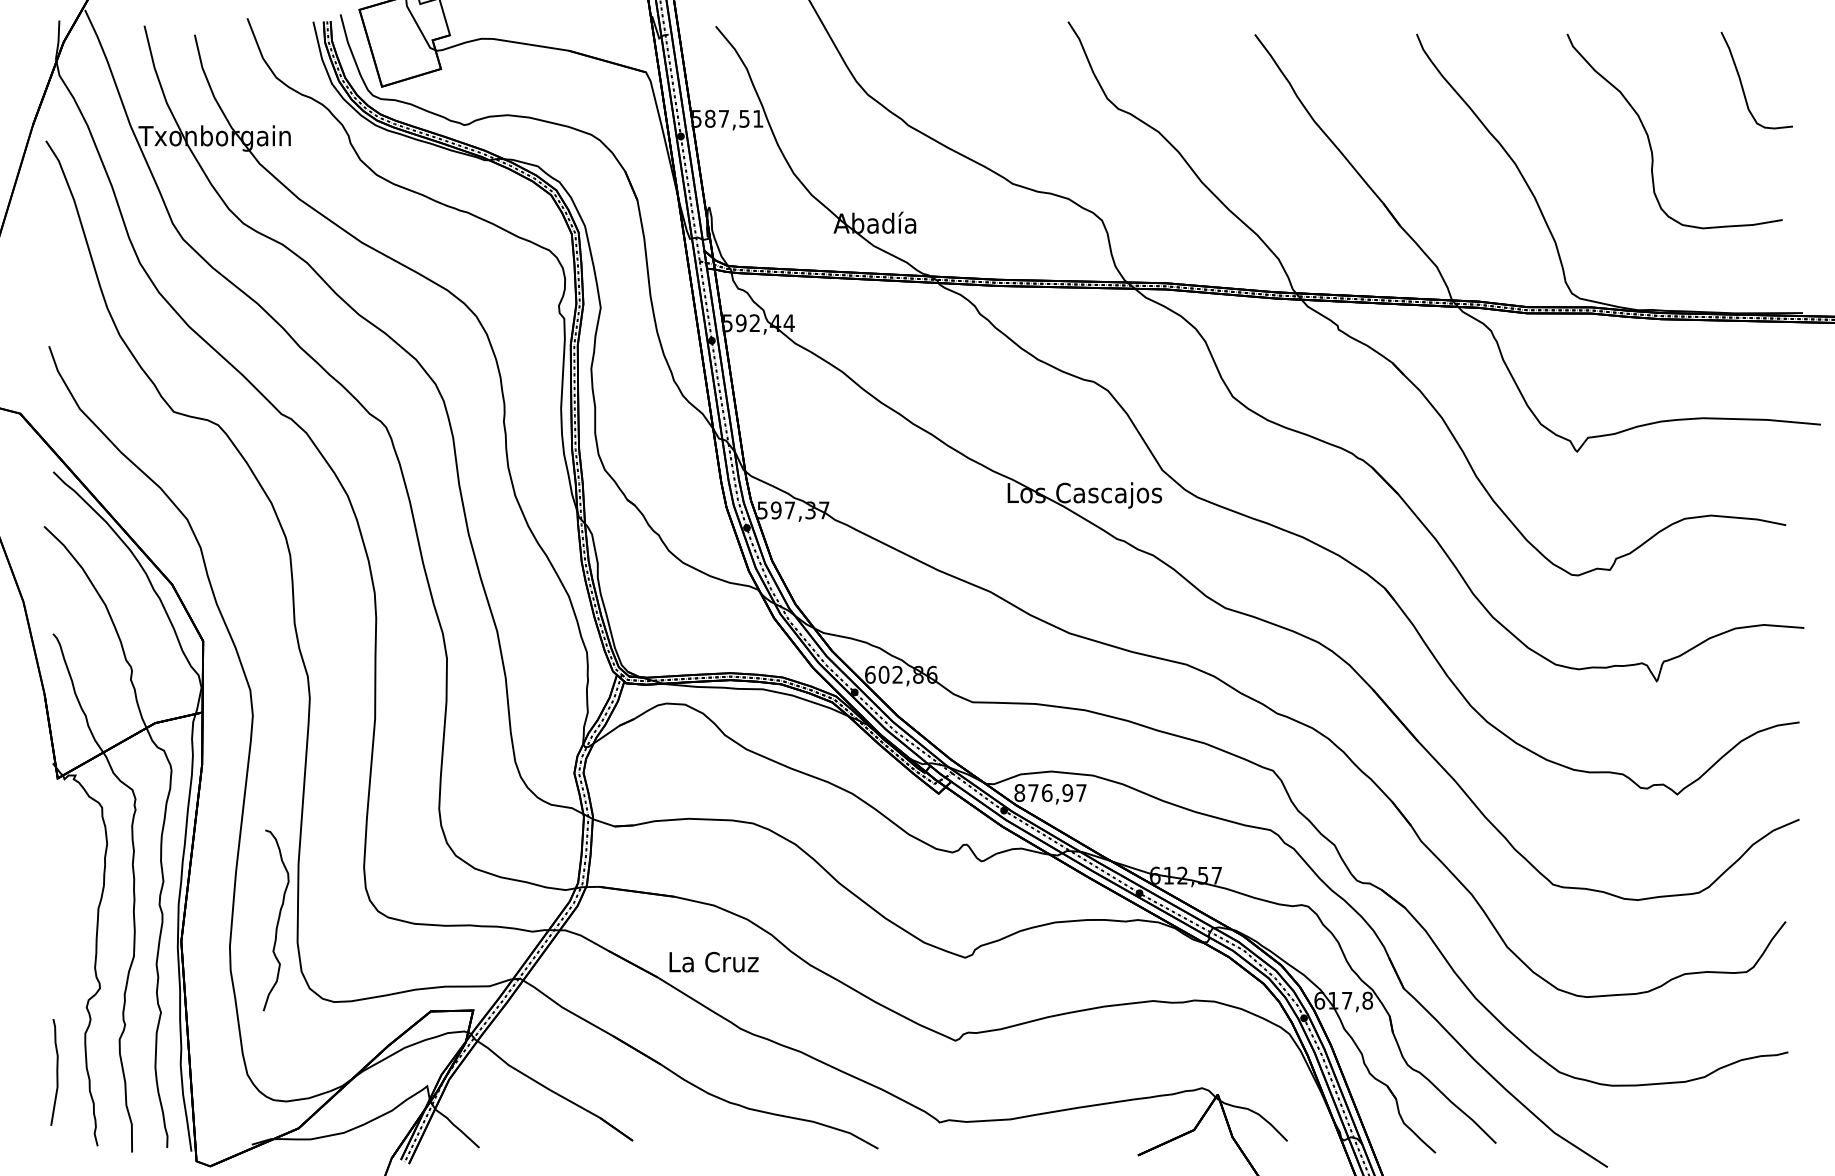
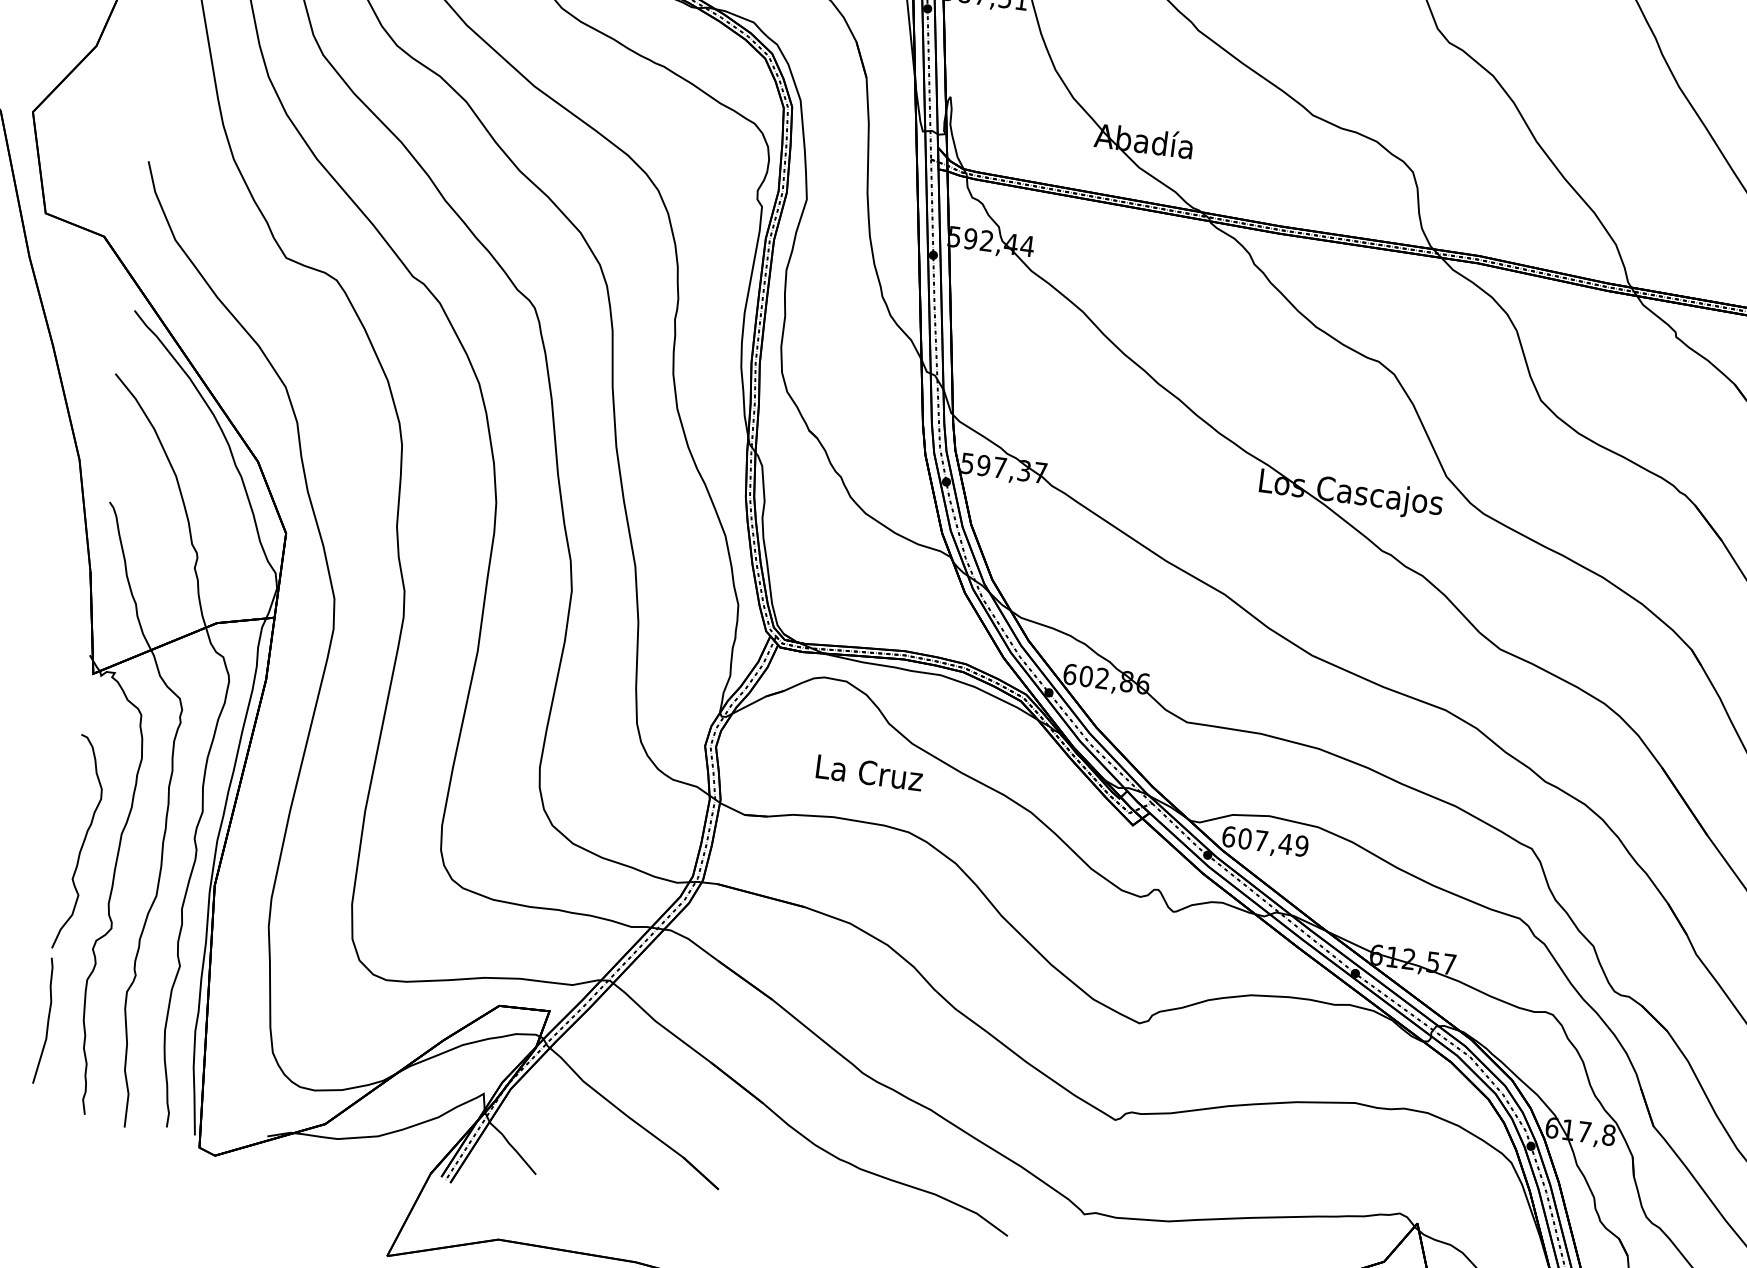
text: (1050, 793) -> (1265, 842), 876,97 -> 607,49
curve: (277, 920) -> (82, 843), moved
text: (713, 962) -> (868, 773), moved

